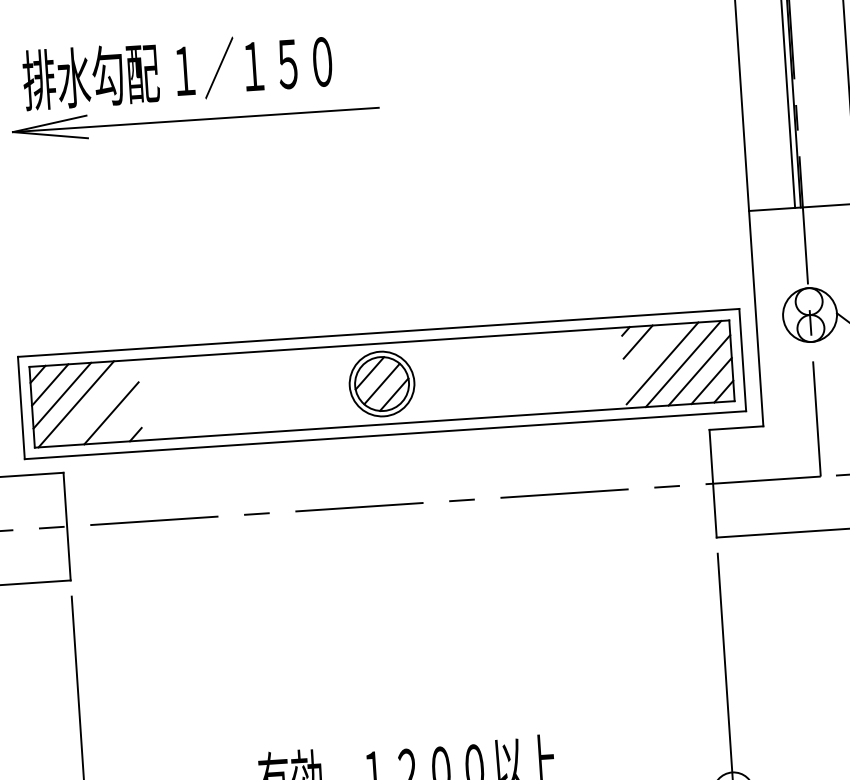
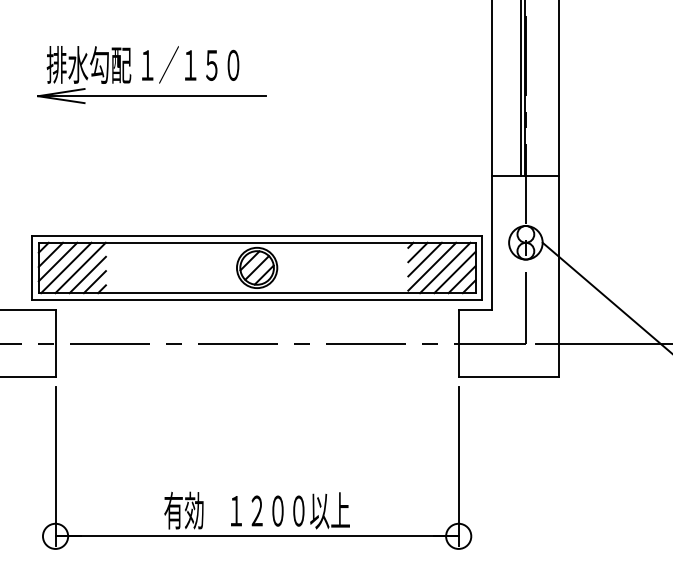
line: (649, 352) -> (424, 259), added
line: (98, 402) -> (80, 267), added
line: (122, 424) -> (94, 282), added

